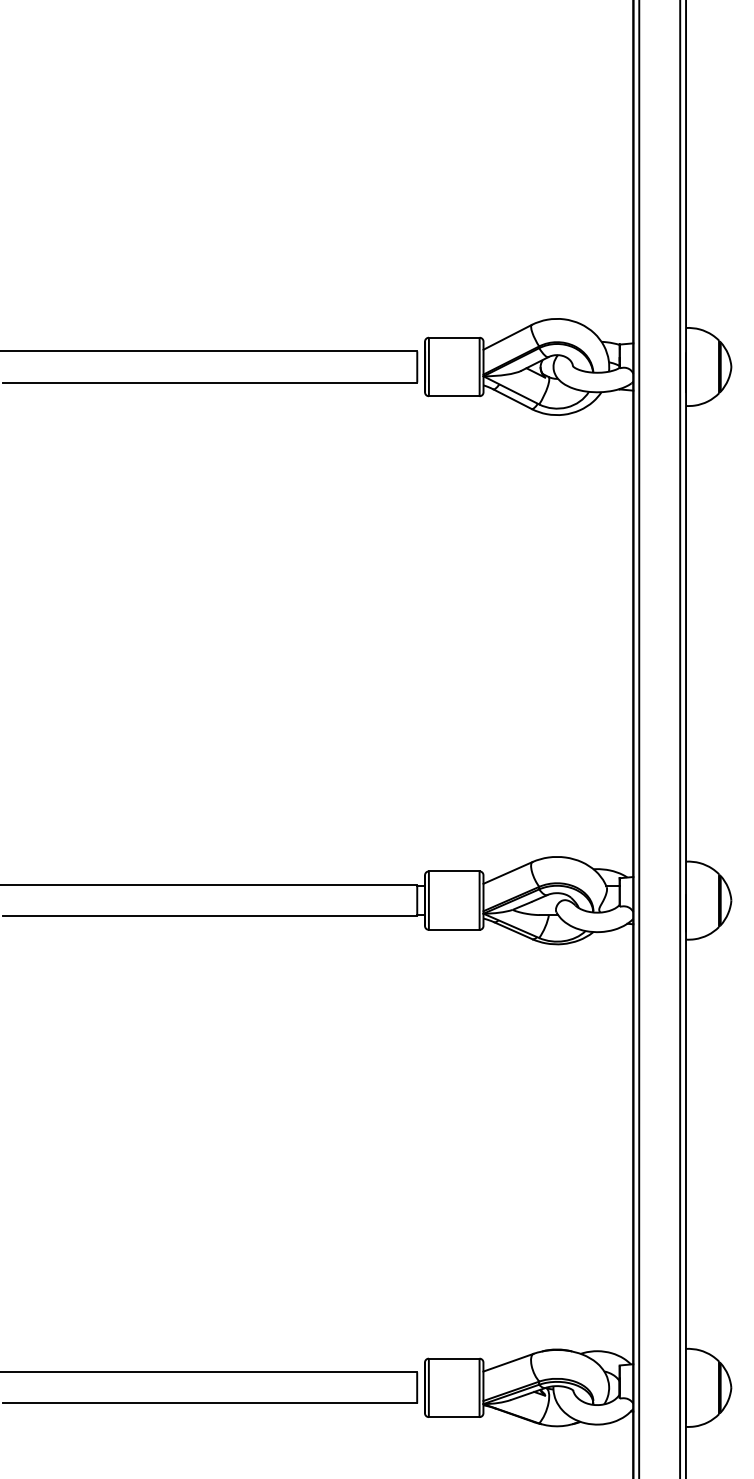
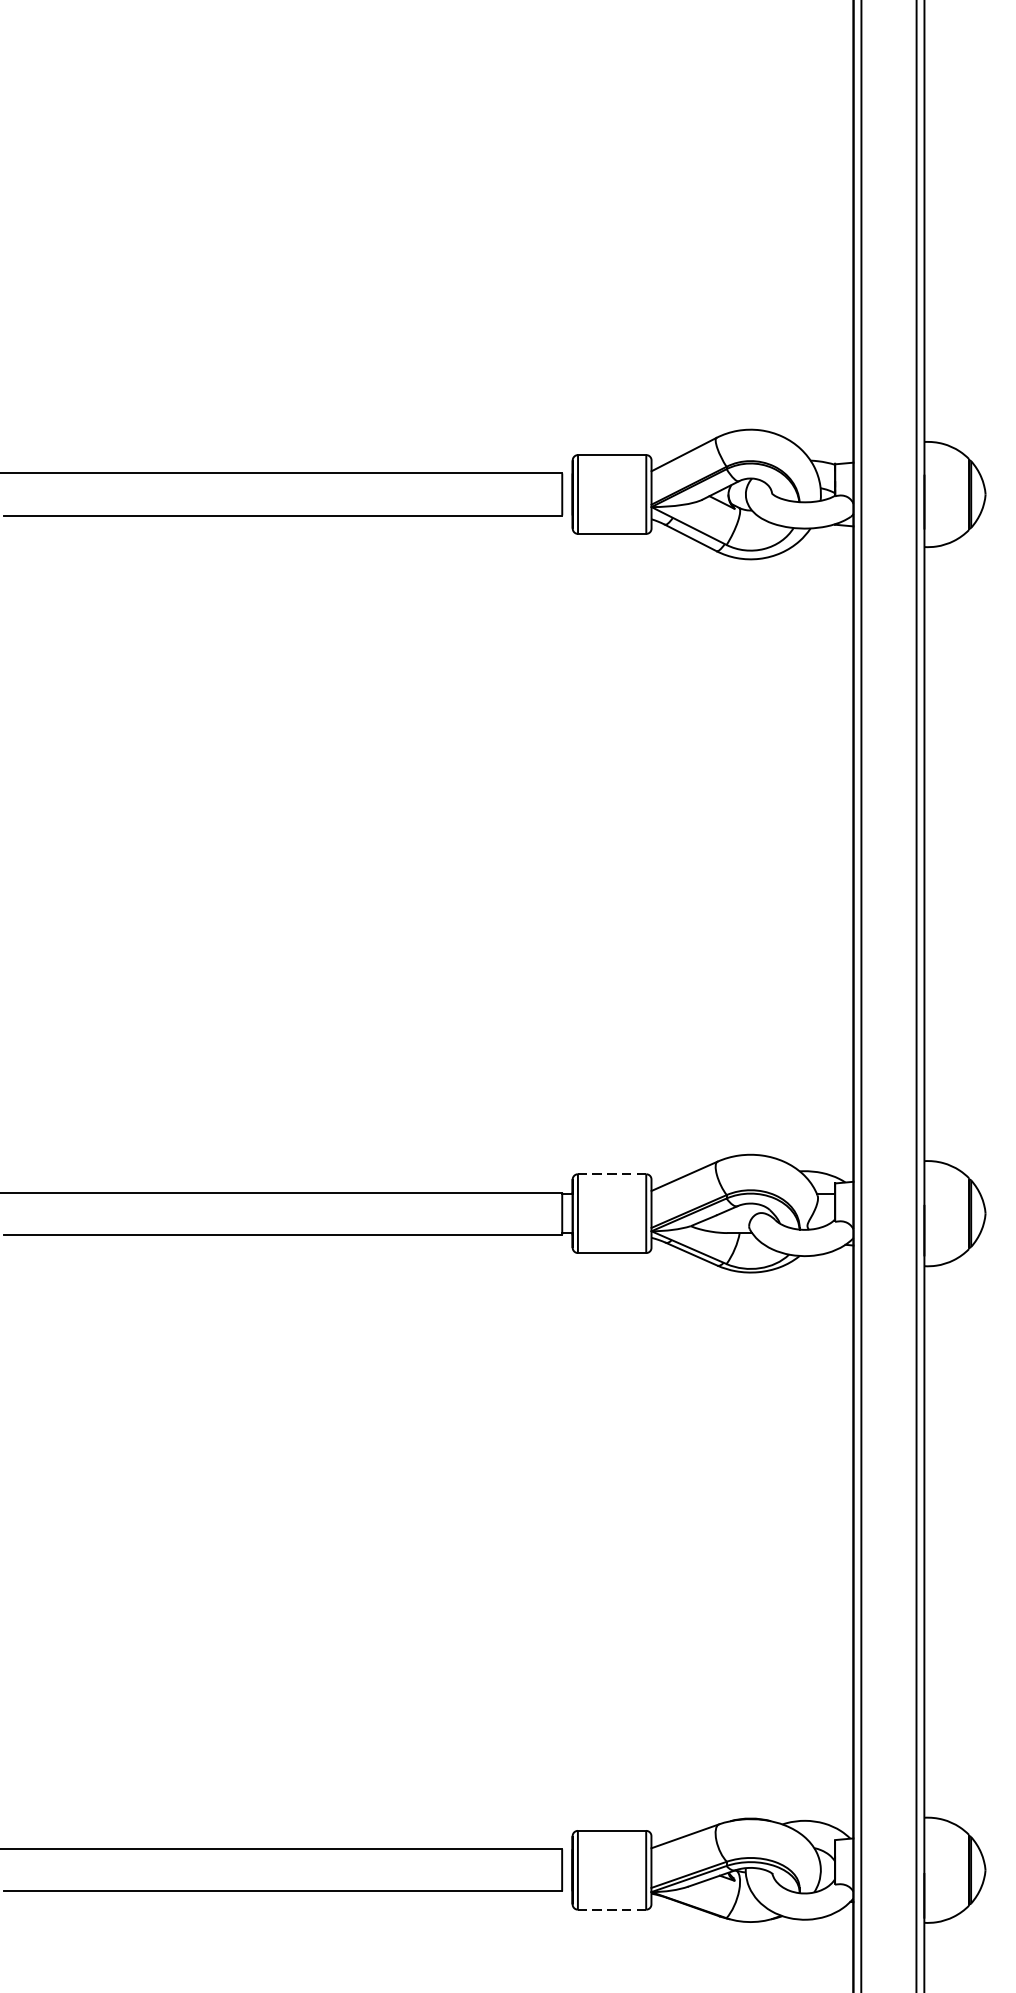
line: (453, 871) -> (611, 1174), solid -> dashed
line: (453, 1417) -> (611, 1910), solid -> dashed

